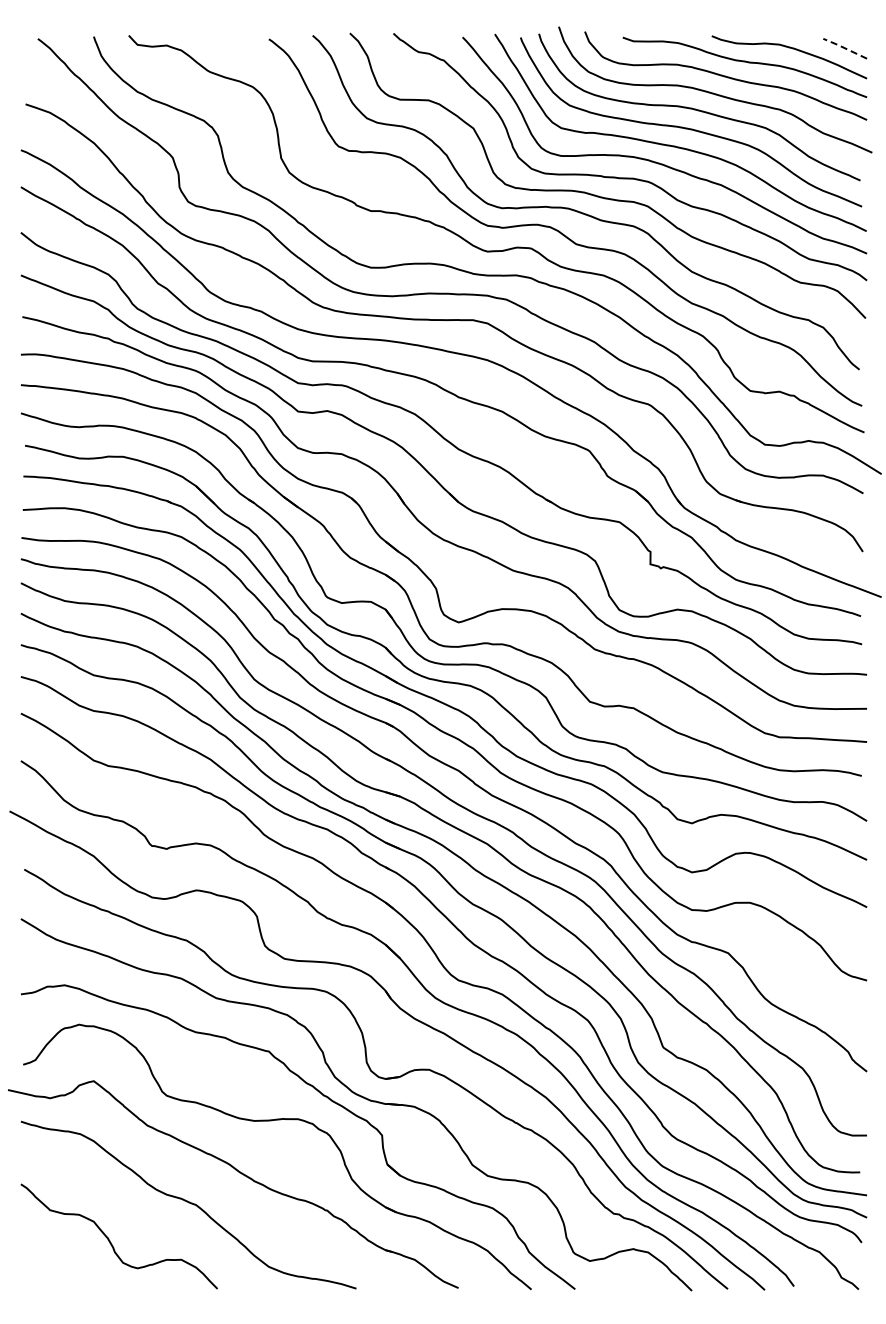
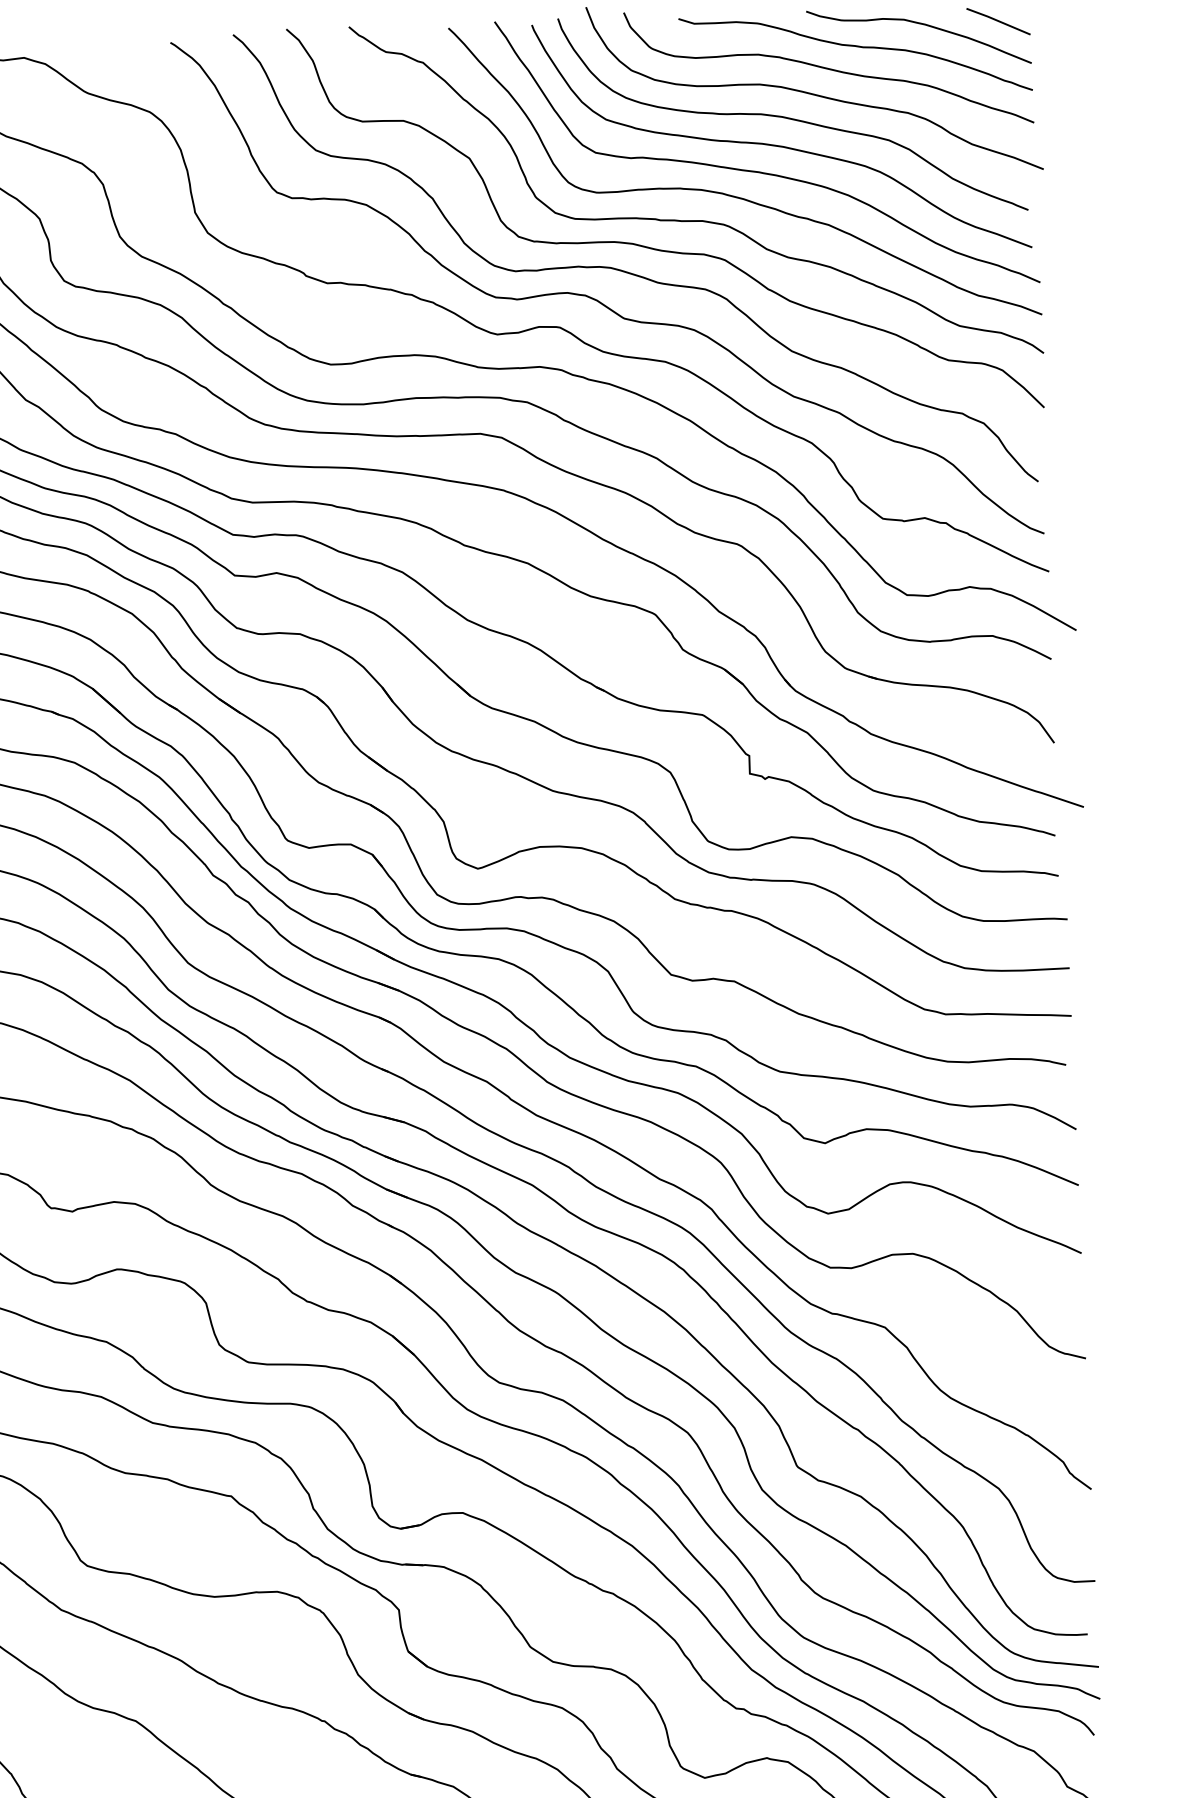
line: (844, 48) -> (997, 21), dashed -> solid

